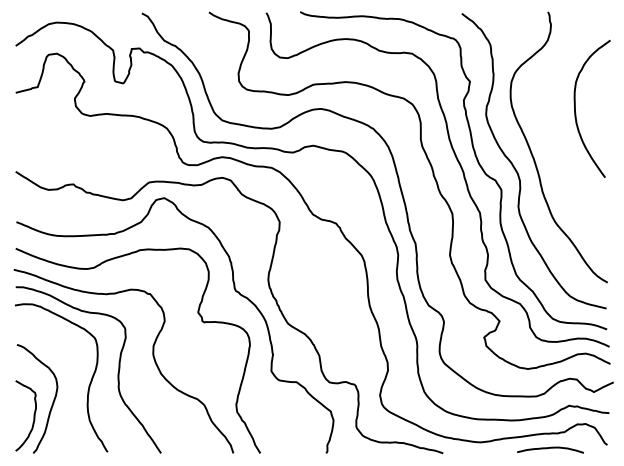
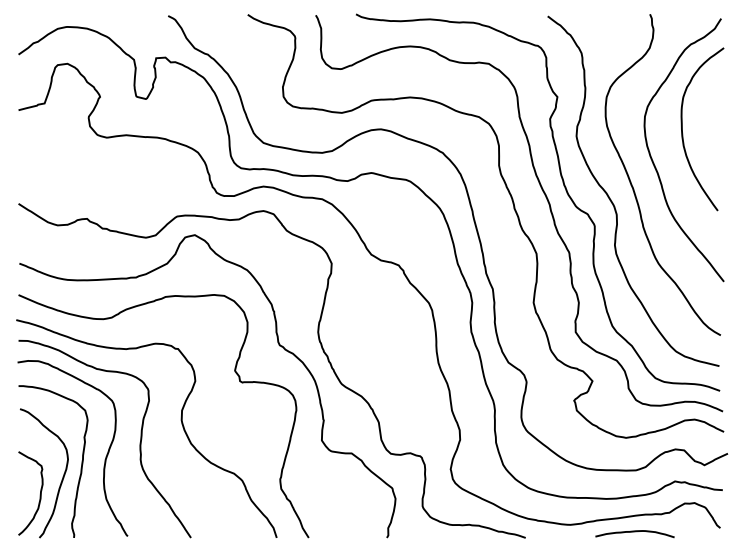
curve: (550, 135) -> (653, 160), added
curve: (67, 394) -> (80, 467), added
curve: (550, 448) -> (634, 532), moved

